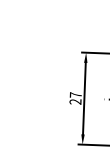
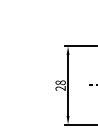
text: (75, 94) -> (60, 82), 27 -> 28

